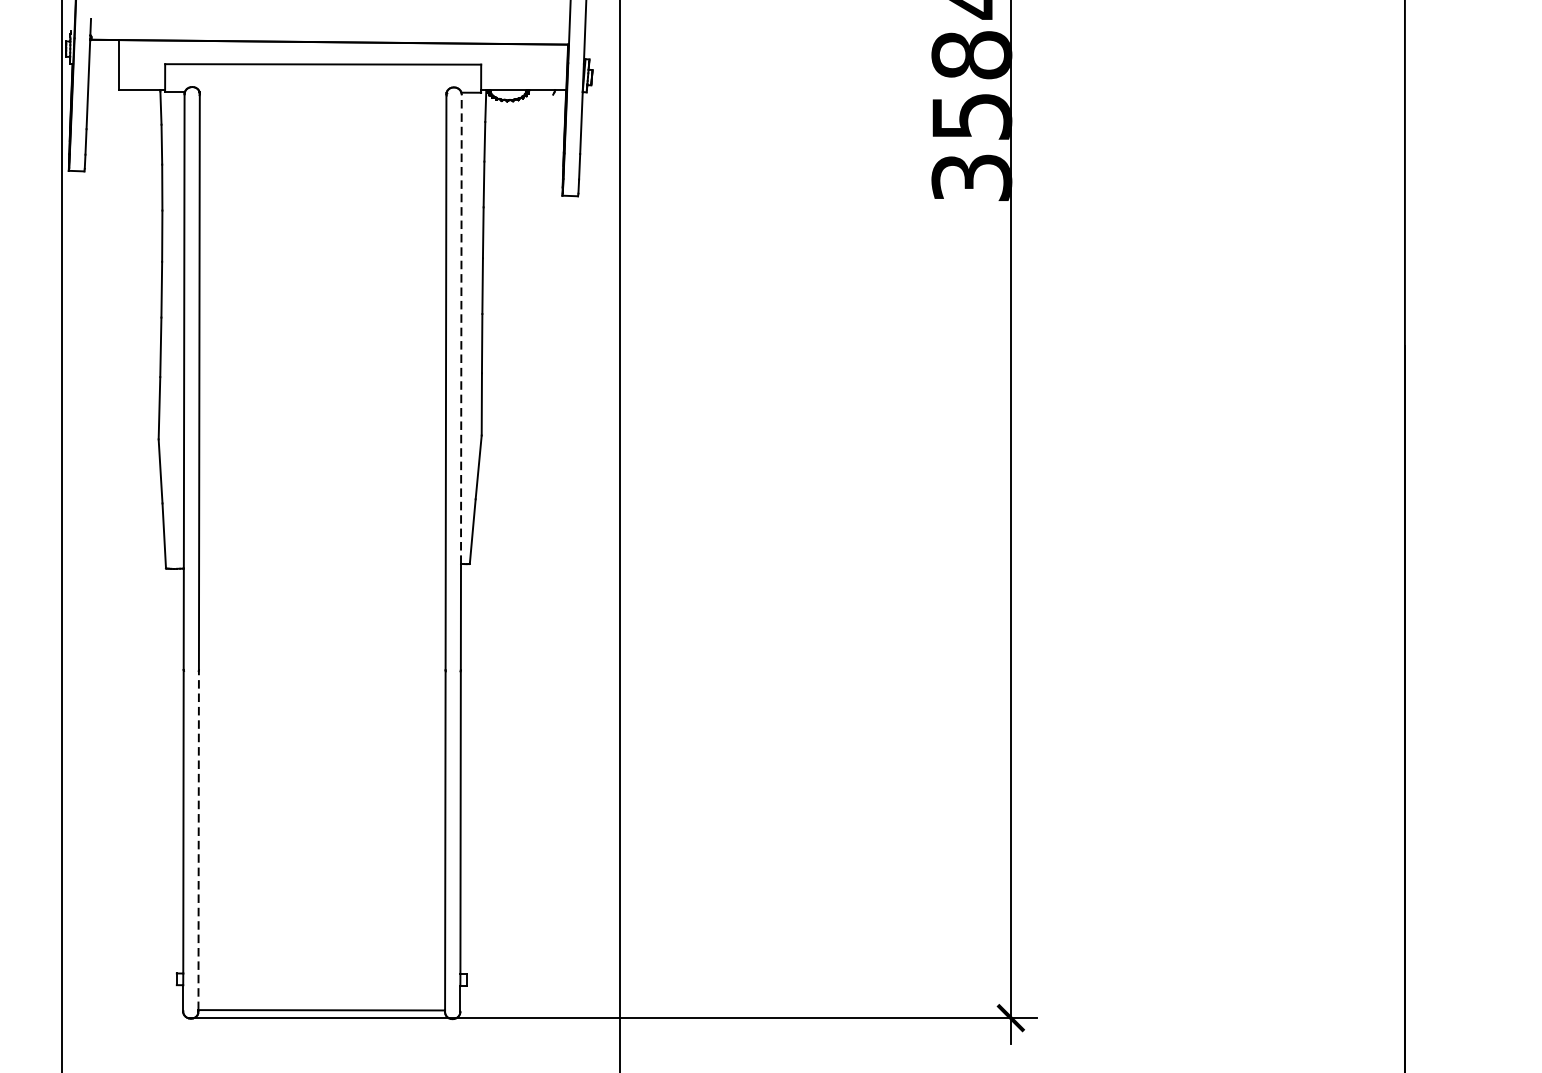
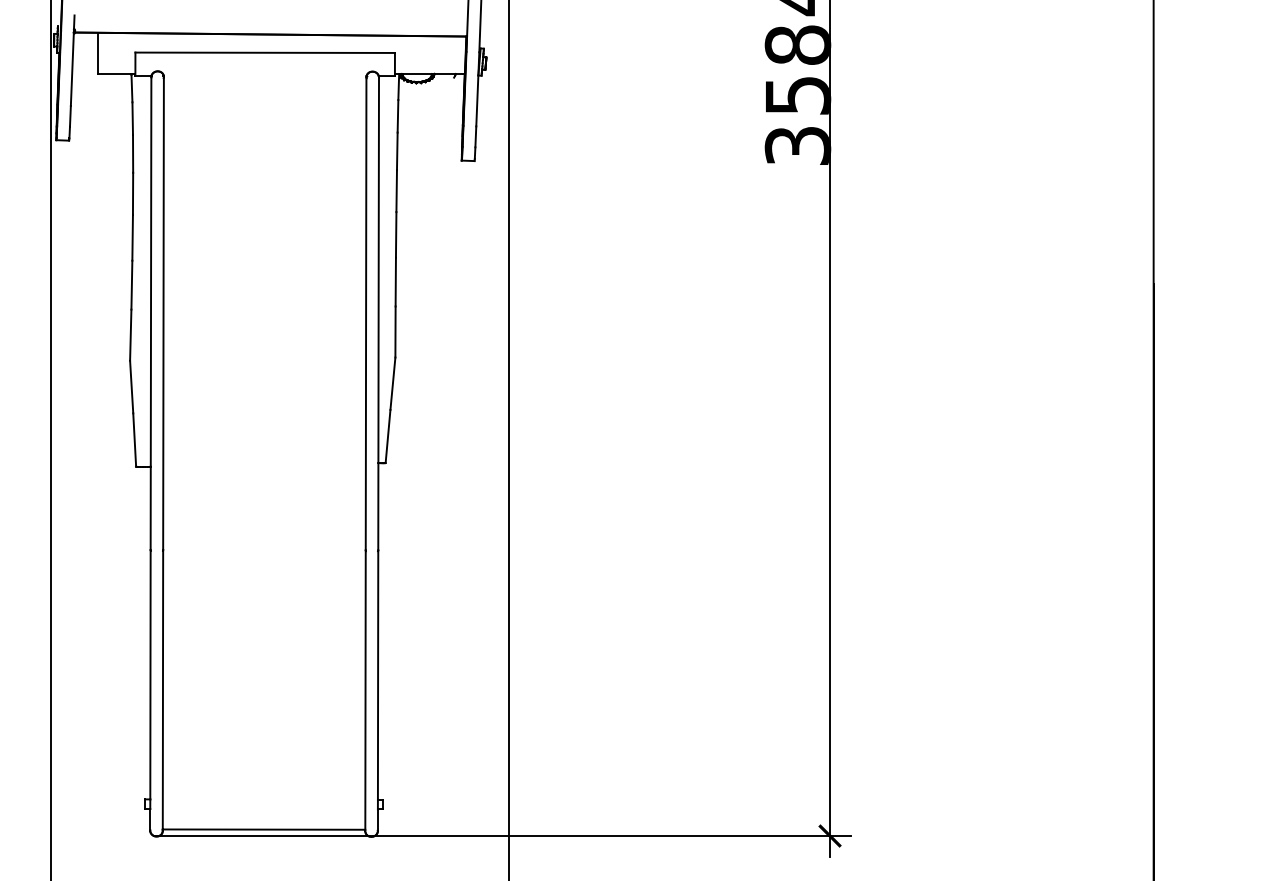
line: (461, 329) -> (378, 270), dashed -> solid
line: (198, 839) -> (162, 689), dashed -> solid

